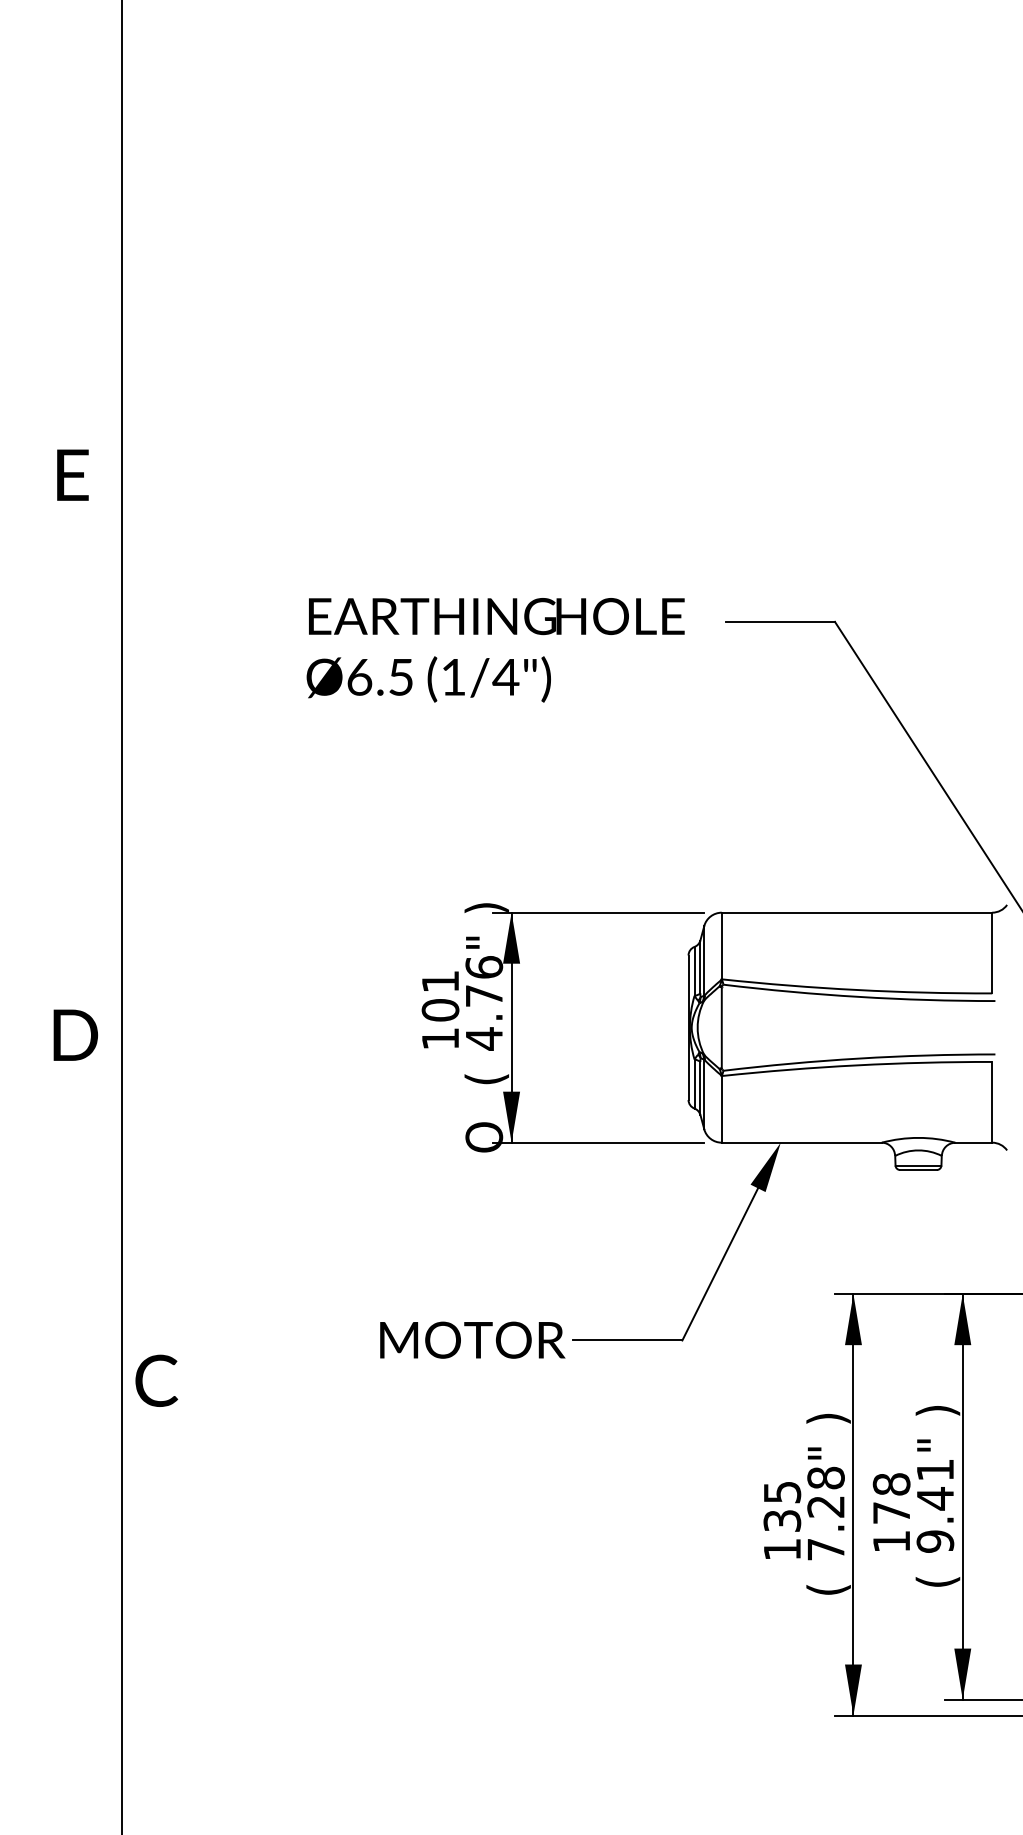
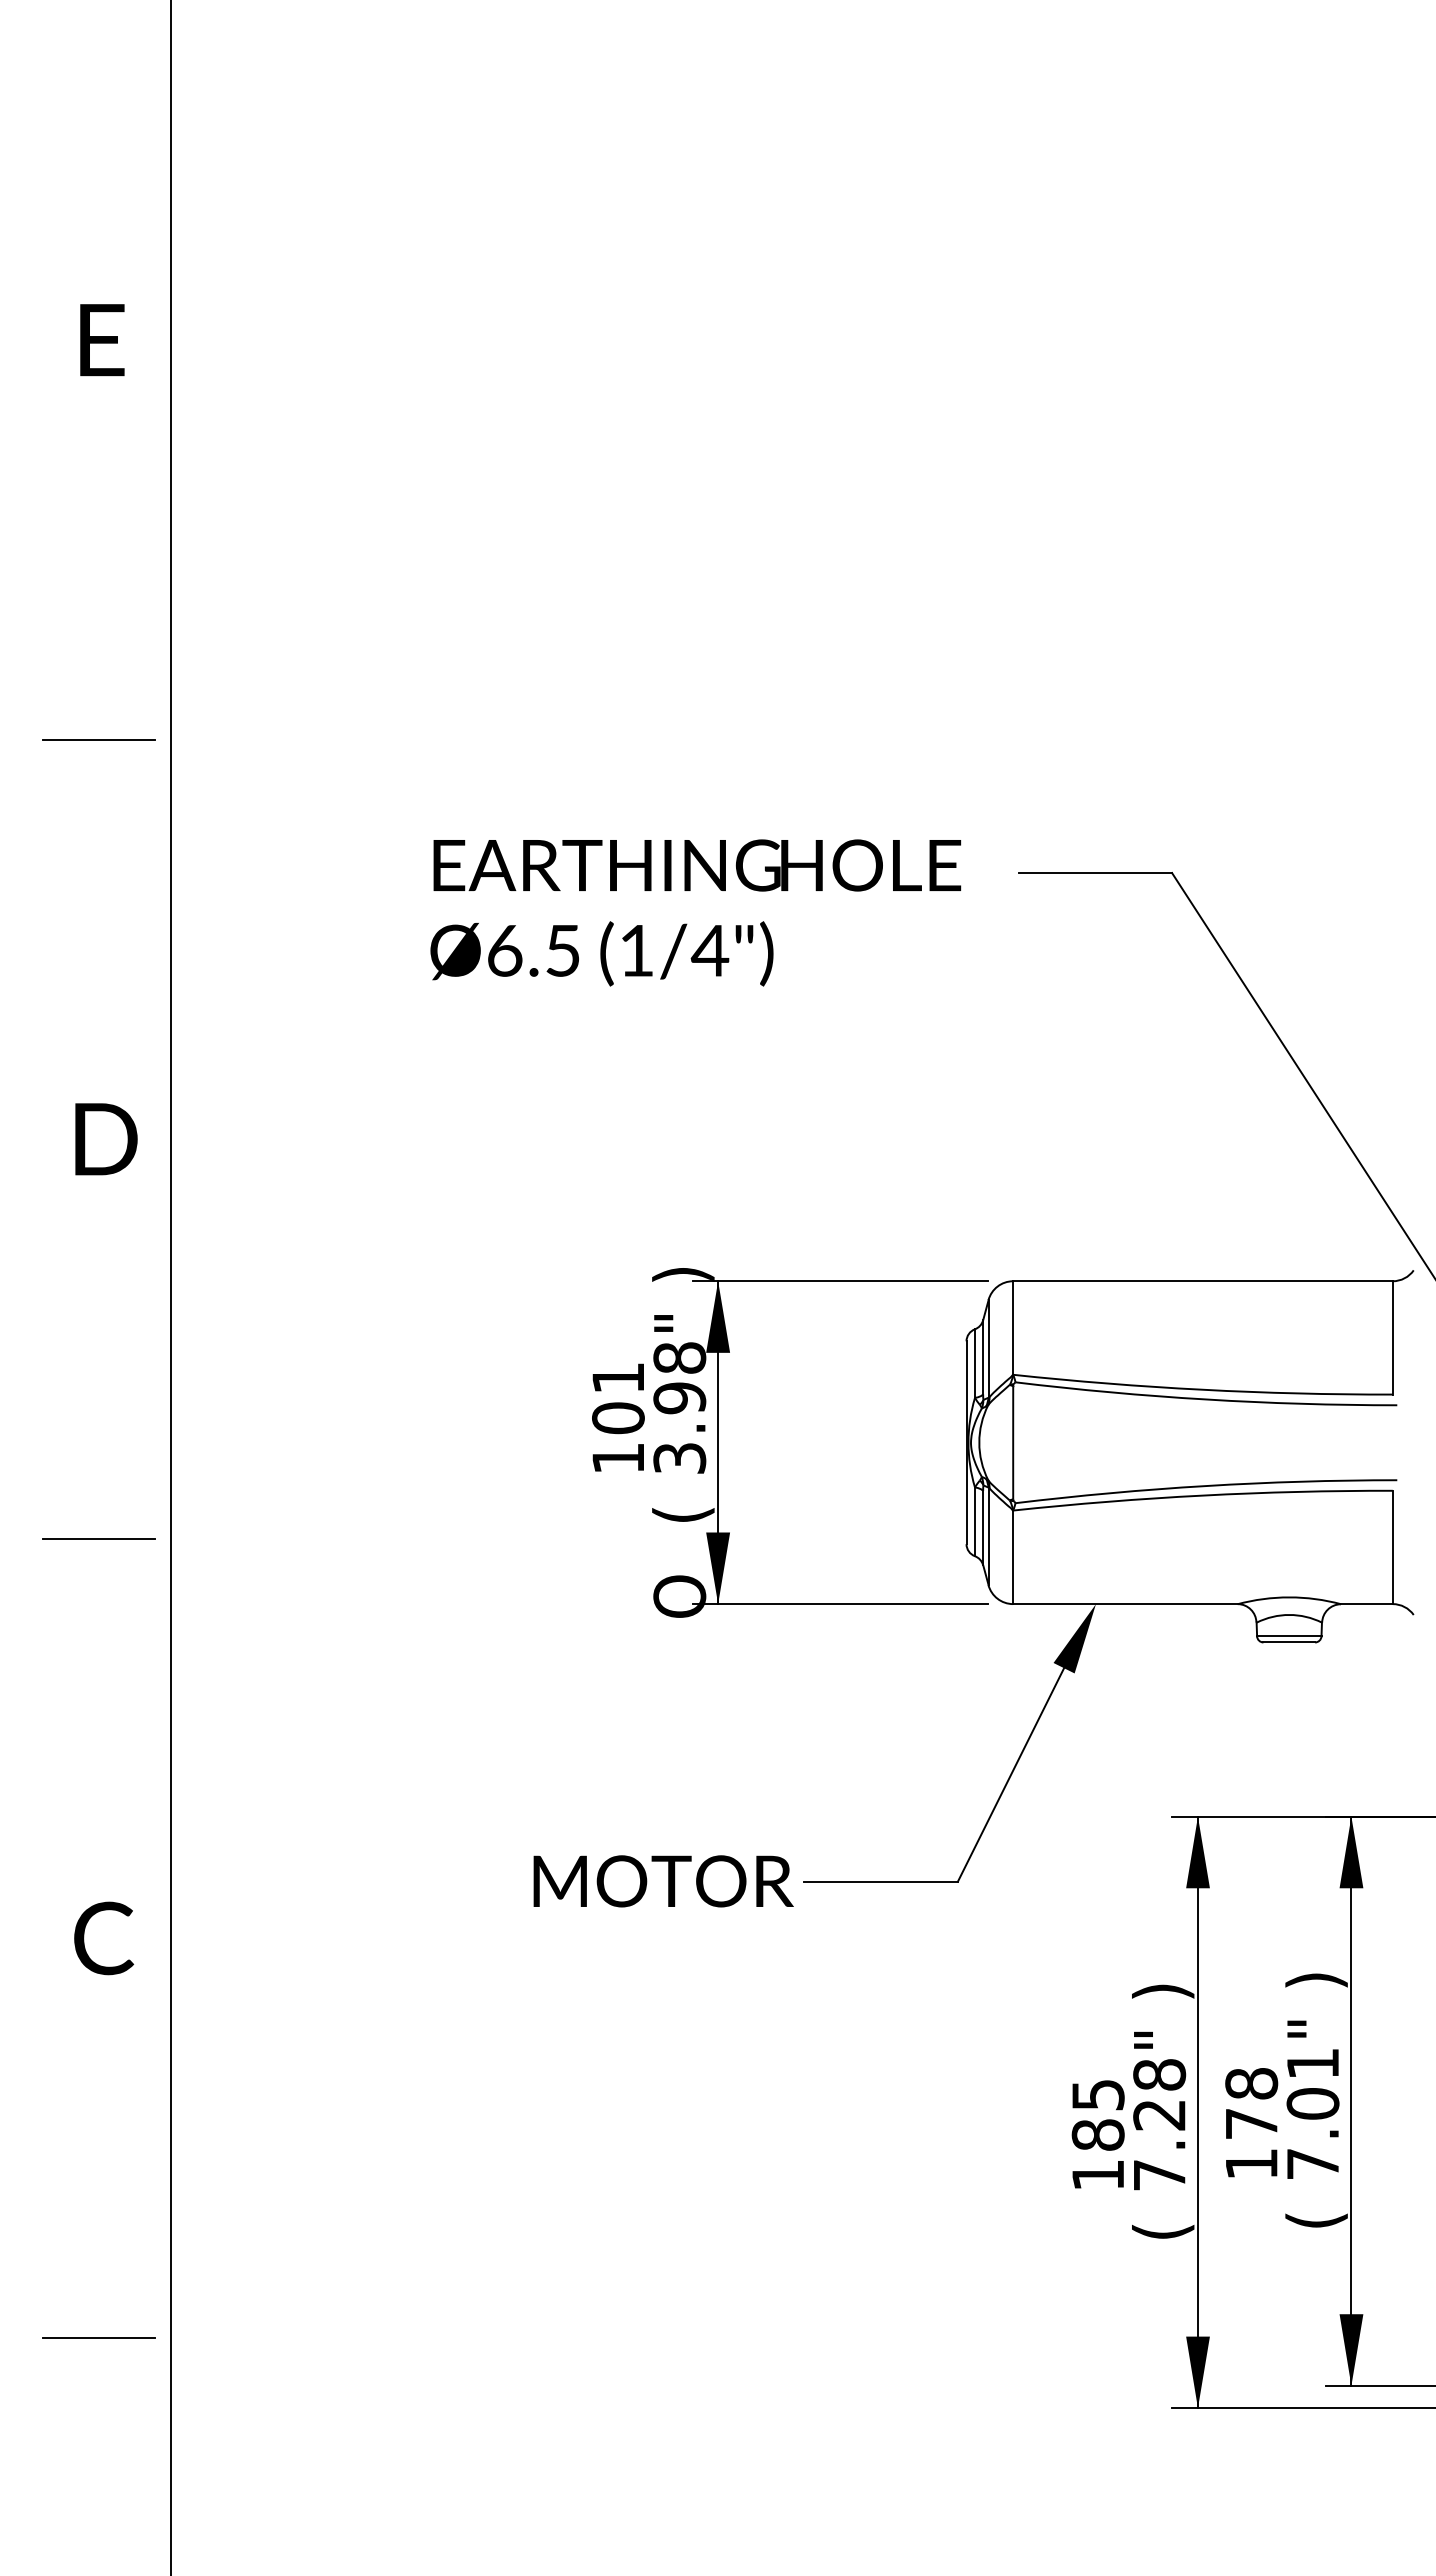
text: (73, 475) -> (102, 340), moved
line: (70, 526) -> (99, 739), added
text: (484, 1003) -> (679, 1408), 4.76" -> 3.98"
text: (75, 1035) -> (106, 1139), moved
line: (70, 1095) -> (99, 1538), added
text: (157, 1380) -> (104, 1938), moved
text: (935, 1519) -> (1312, 2133), 9.41" -> 7.01"
text: (781, 1520) -> (1097, 2134), 135 -> 185
line: (70, 1665) -> (99, 2338), added

